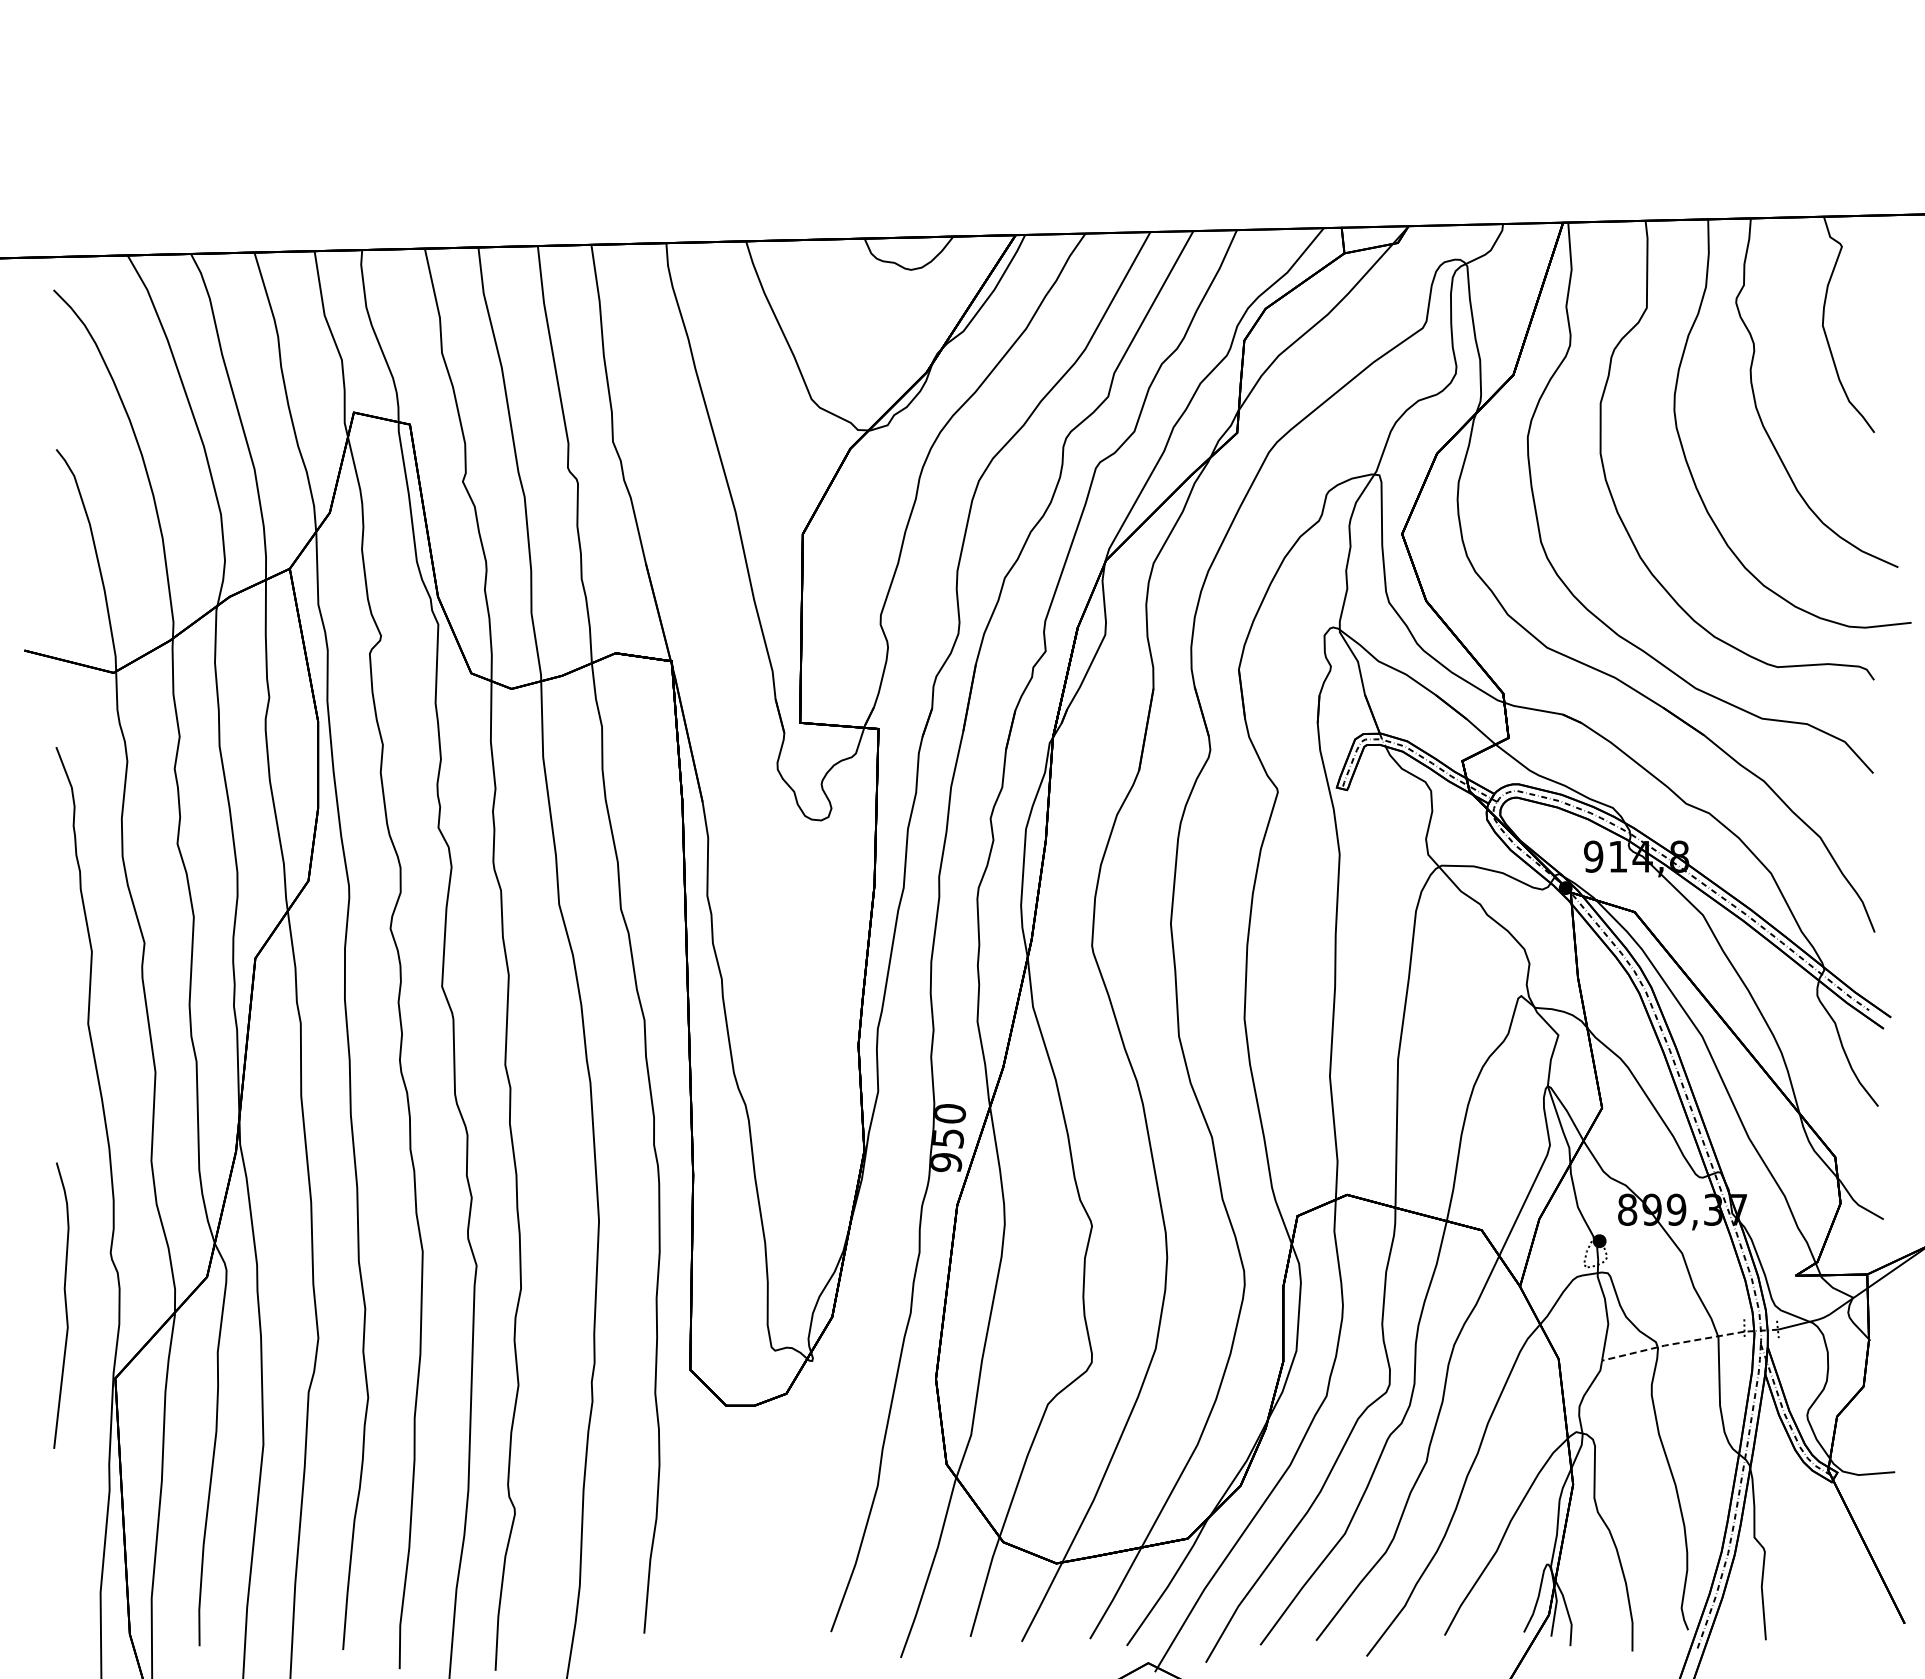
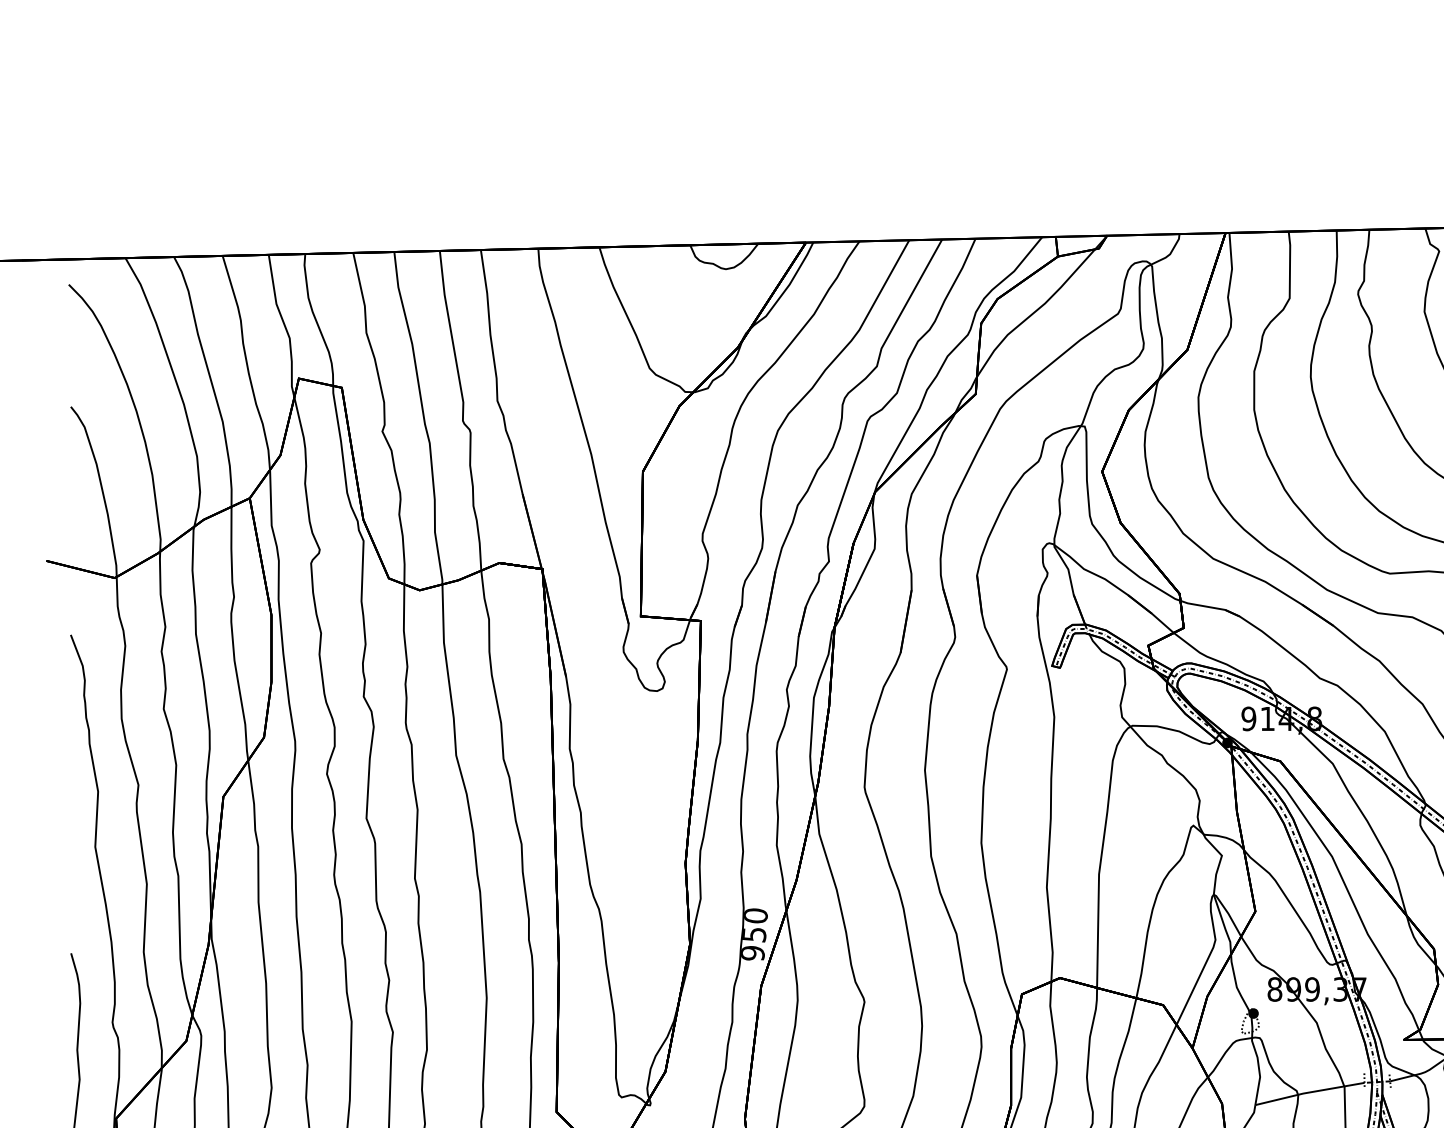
line: (1672, 1344) -> (1309, 1092), dashed -> solid

